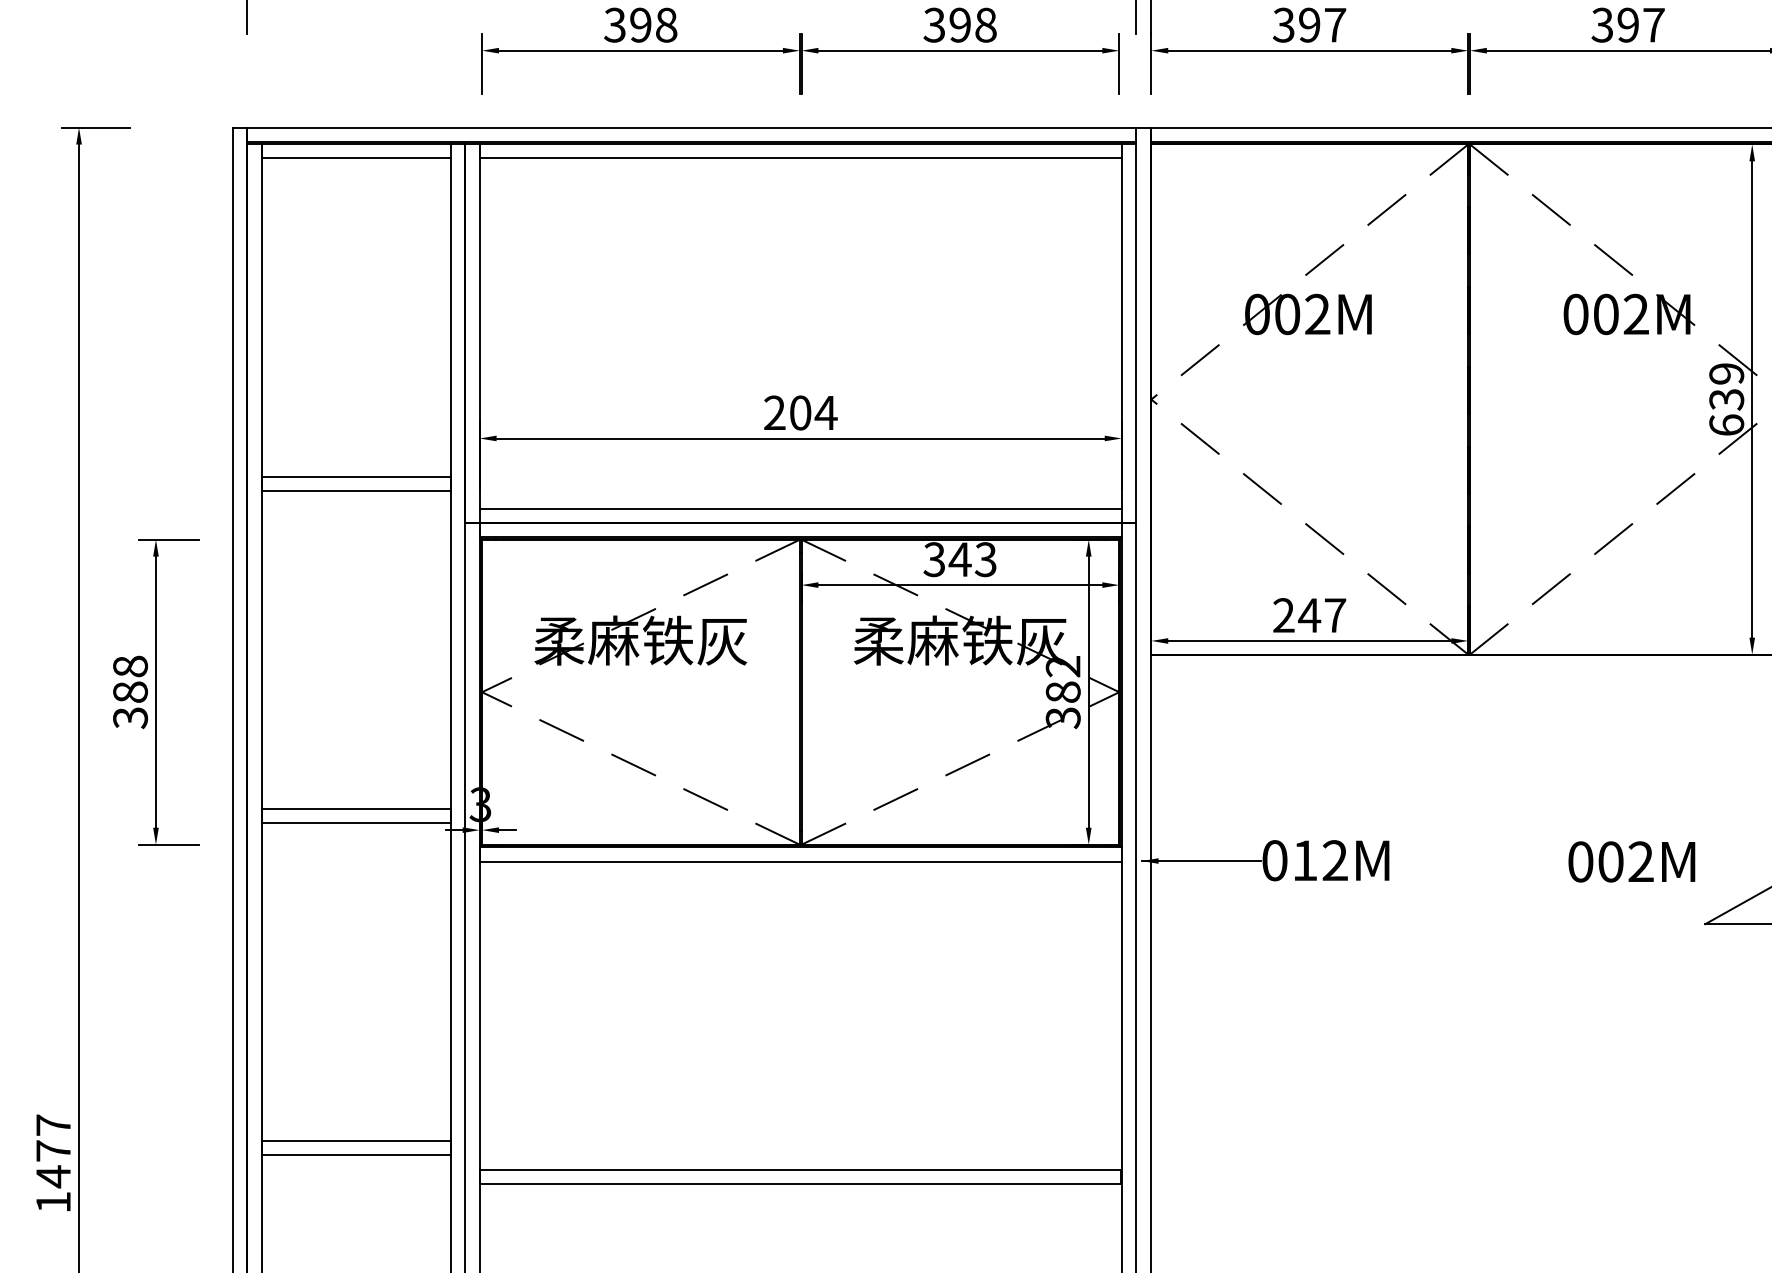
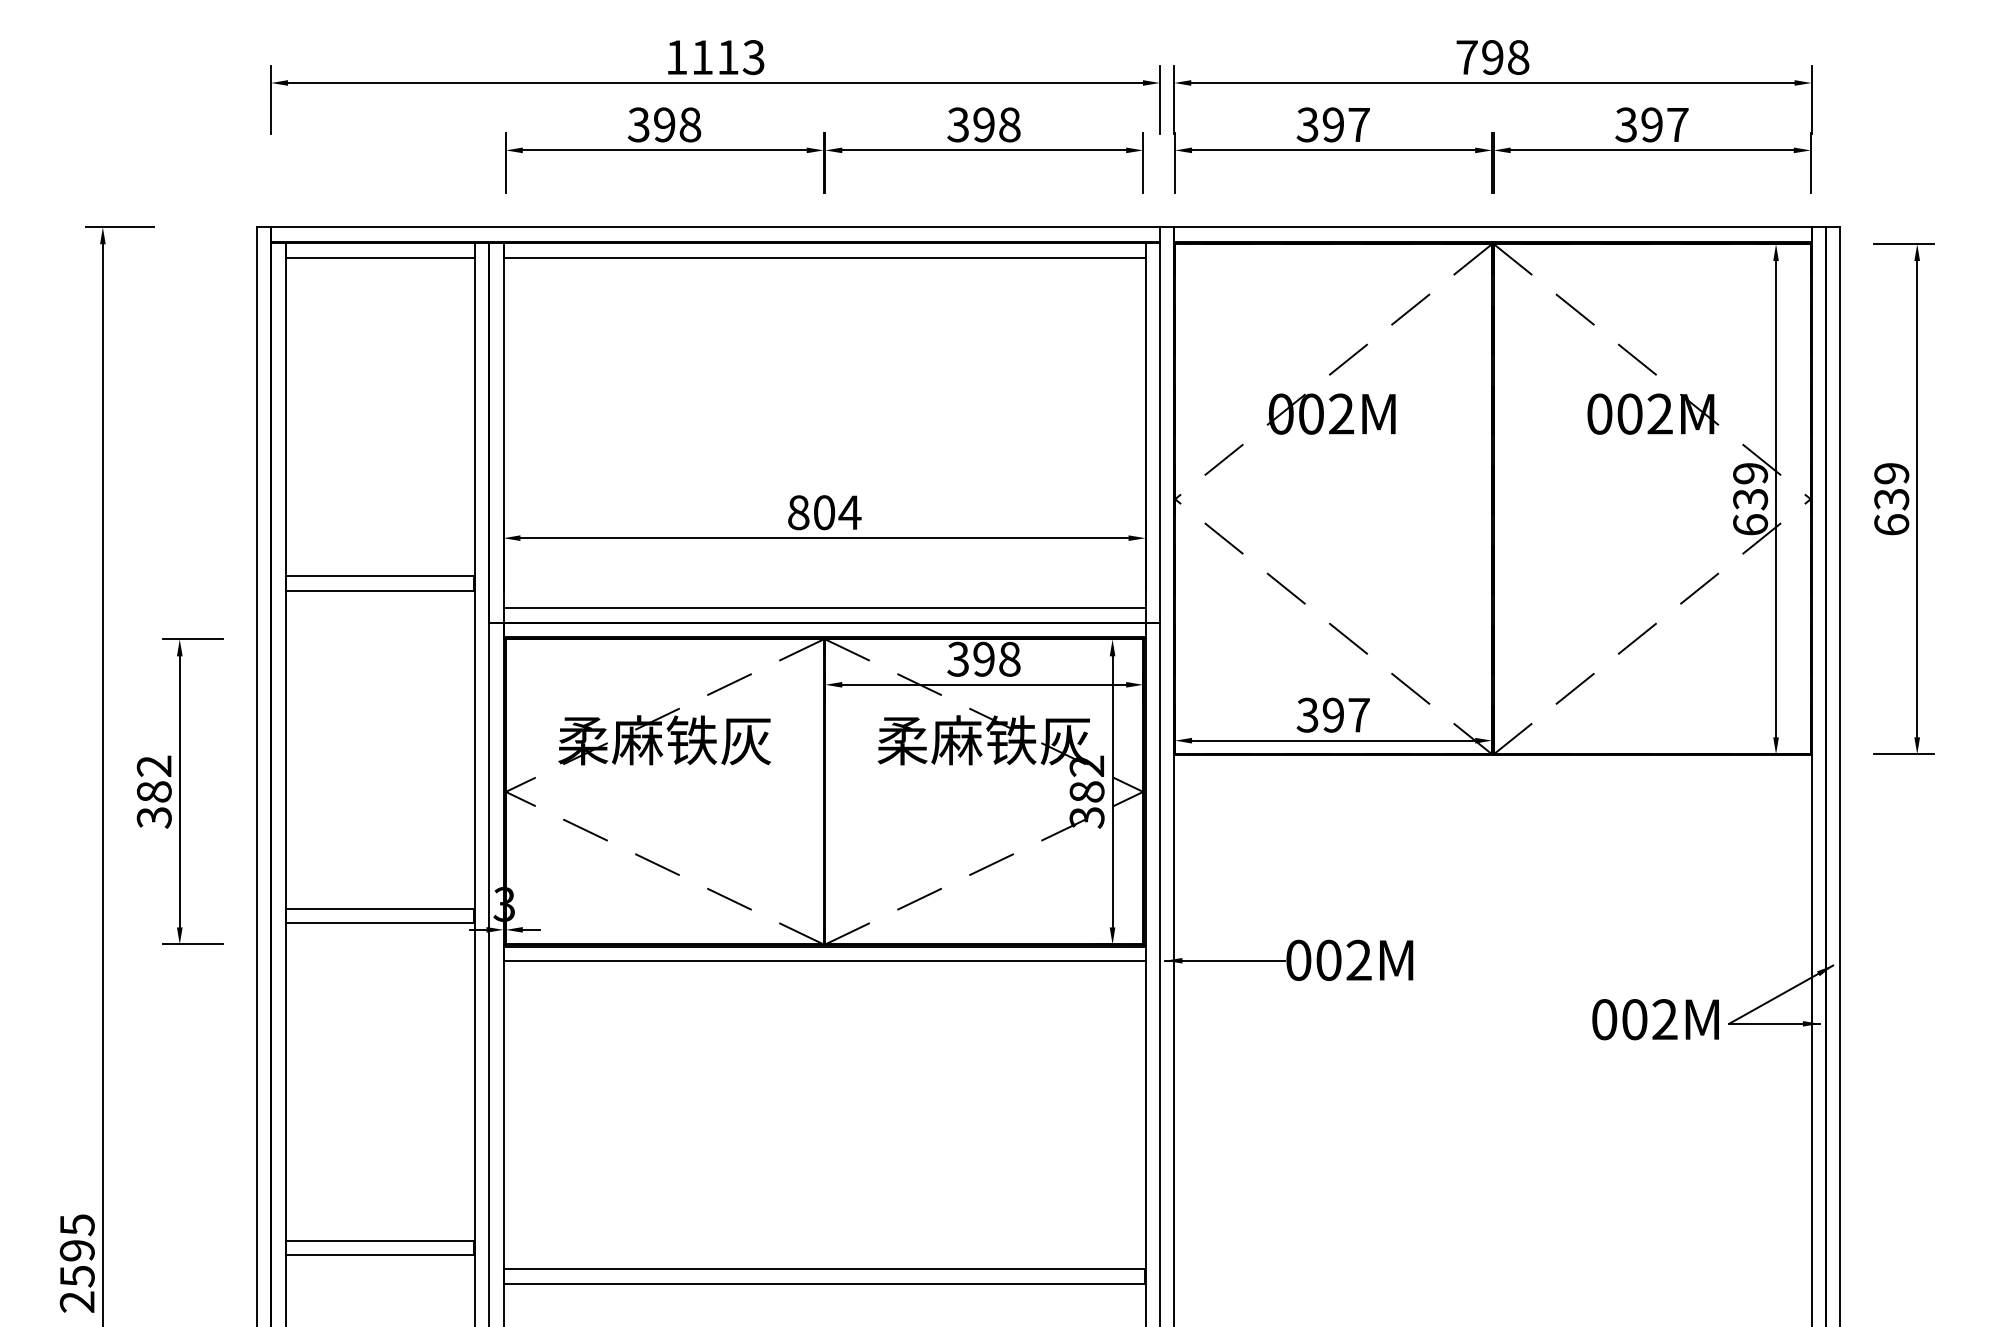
text: (774, 412) -> (798, 512), 204 -> 804
text: (972, 558) -> (996, 658), 343 -> 398
text: (1296, 614) -> (1320, 714), 247 -> 397
text: (129, 665) -> (153, 765), 388 -> 382
text: (1304, 859) -> (1328, 959), 012M -> 002M
text: (1631, 861) -> (1655, 1019), moved
text: (52, 1163) -> (76, 1263), 1477 -> 2595

